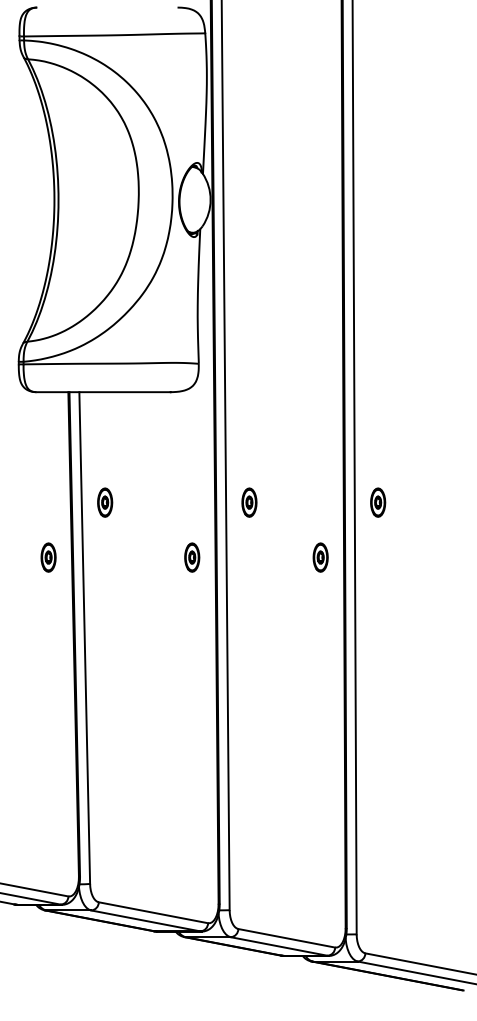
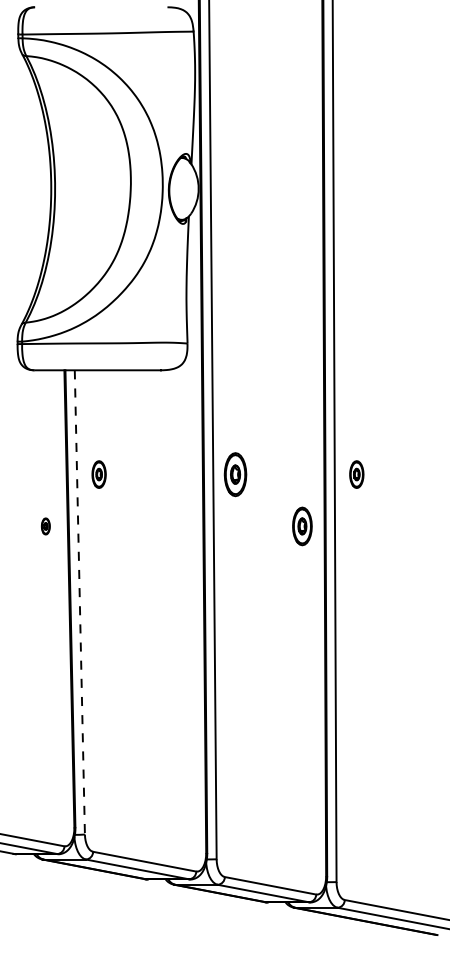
part: (248, 502) -> (234, 474), size x1.6
part: (48, 557) -> (45, 526), size x0.6
part: (191, 557) -> (180, 526), removed
part: (320, 557) -> (302, 526), size x1.4
line: (84, 638) -> (79, 602), solid -> dashed

